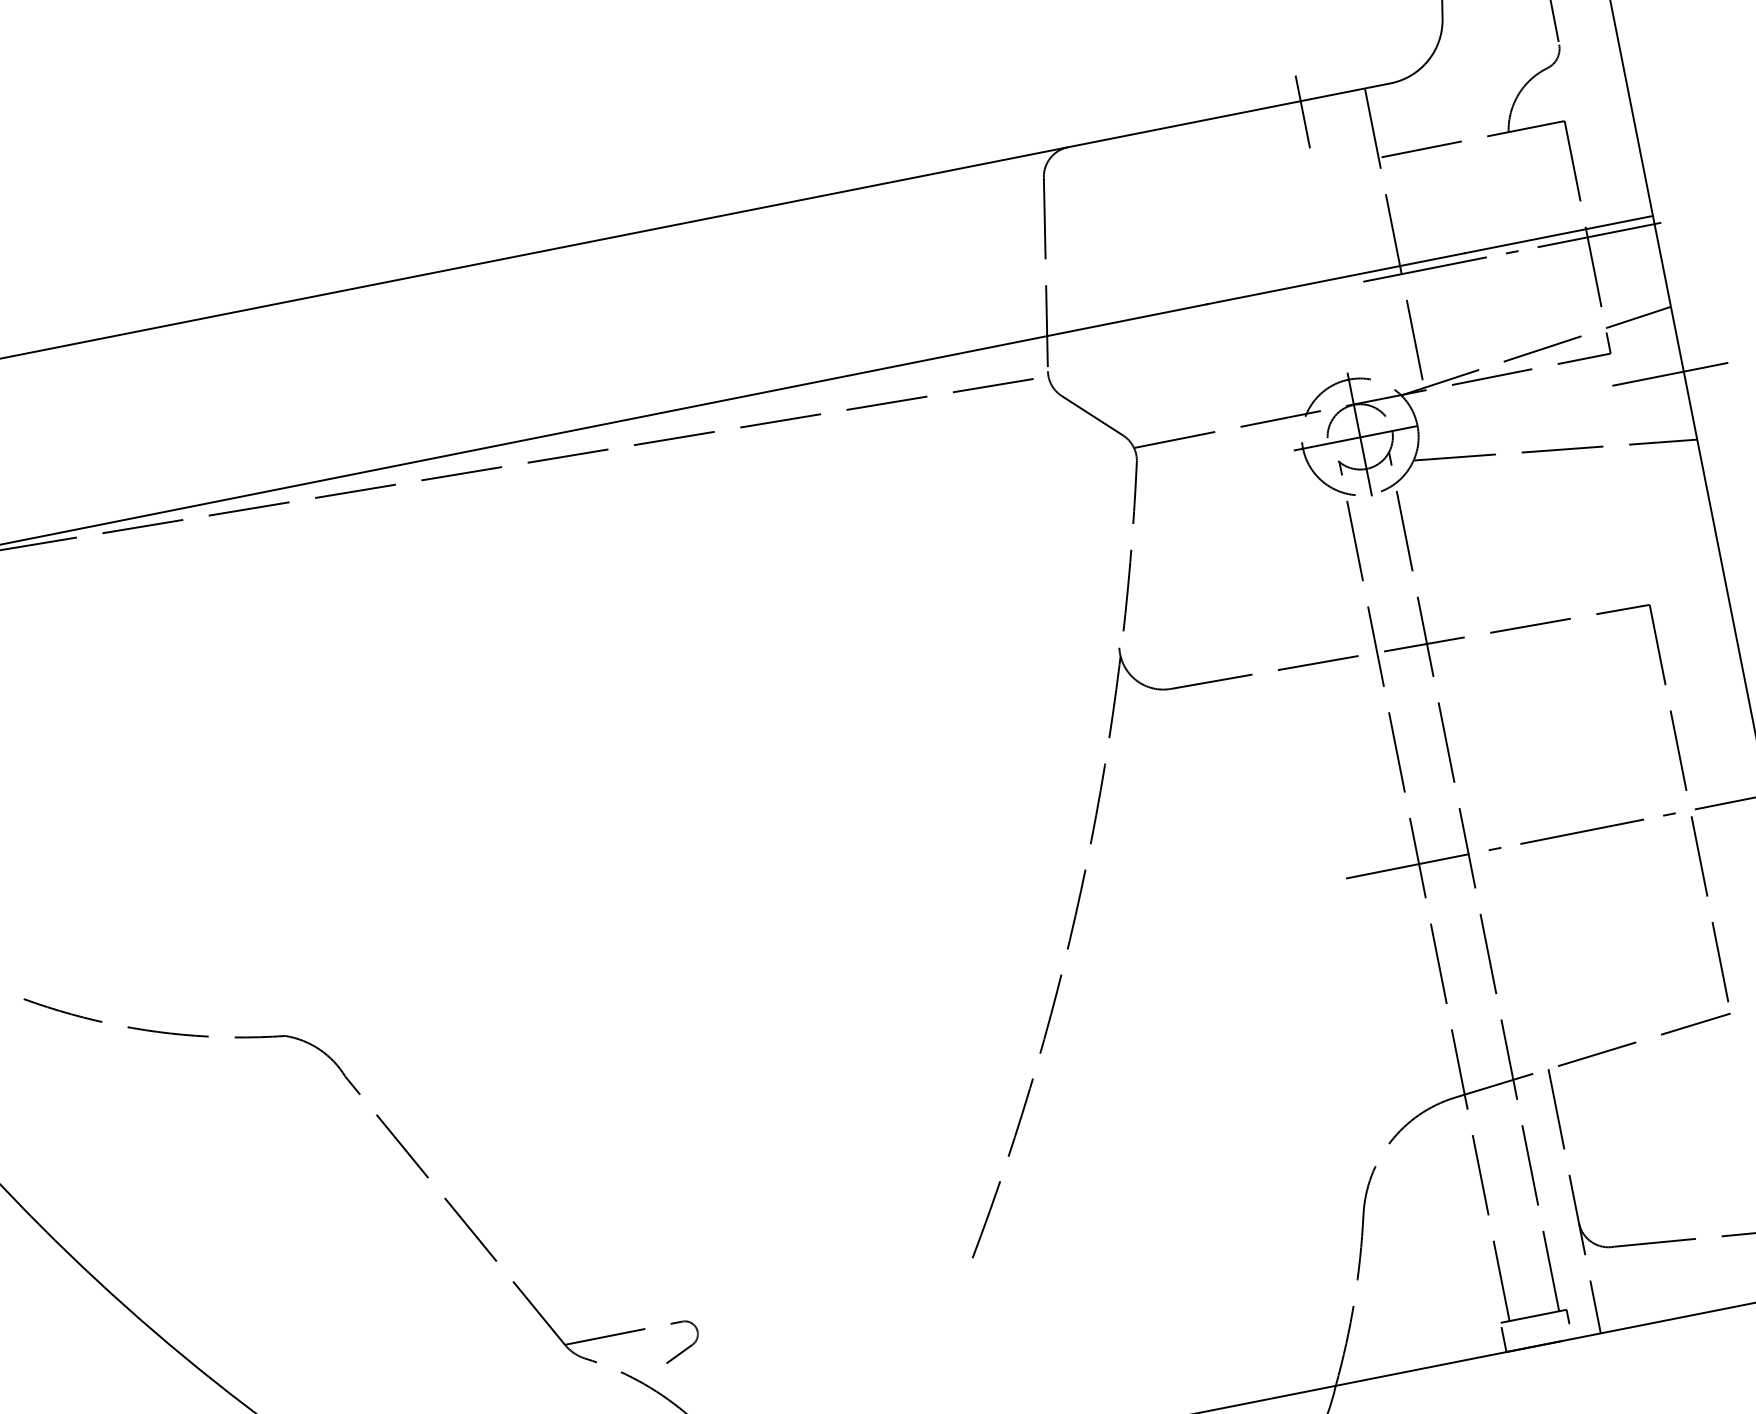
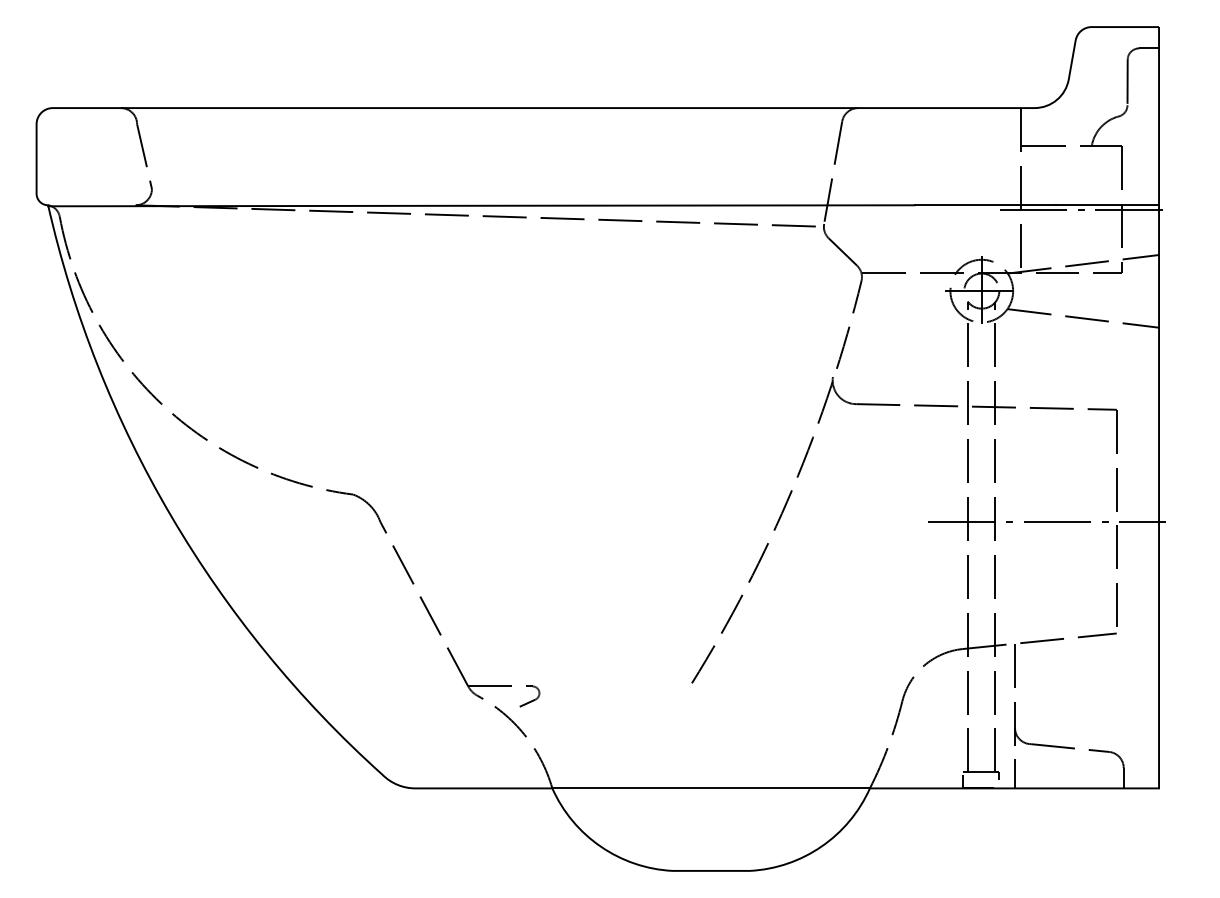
line: (1302, 111) -> (985, 113), removed
line: (1670, 374) -> (1151, 290), removed

